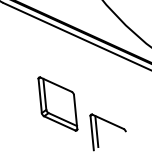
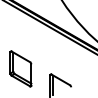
part: (57, 103) -> (20, 68), moved

